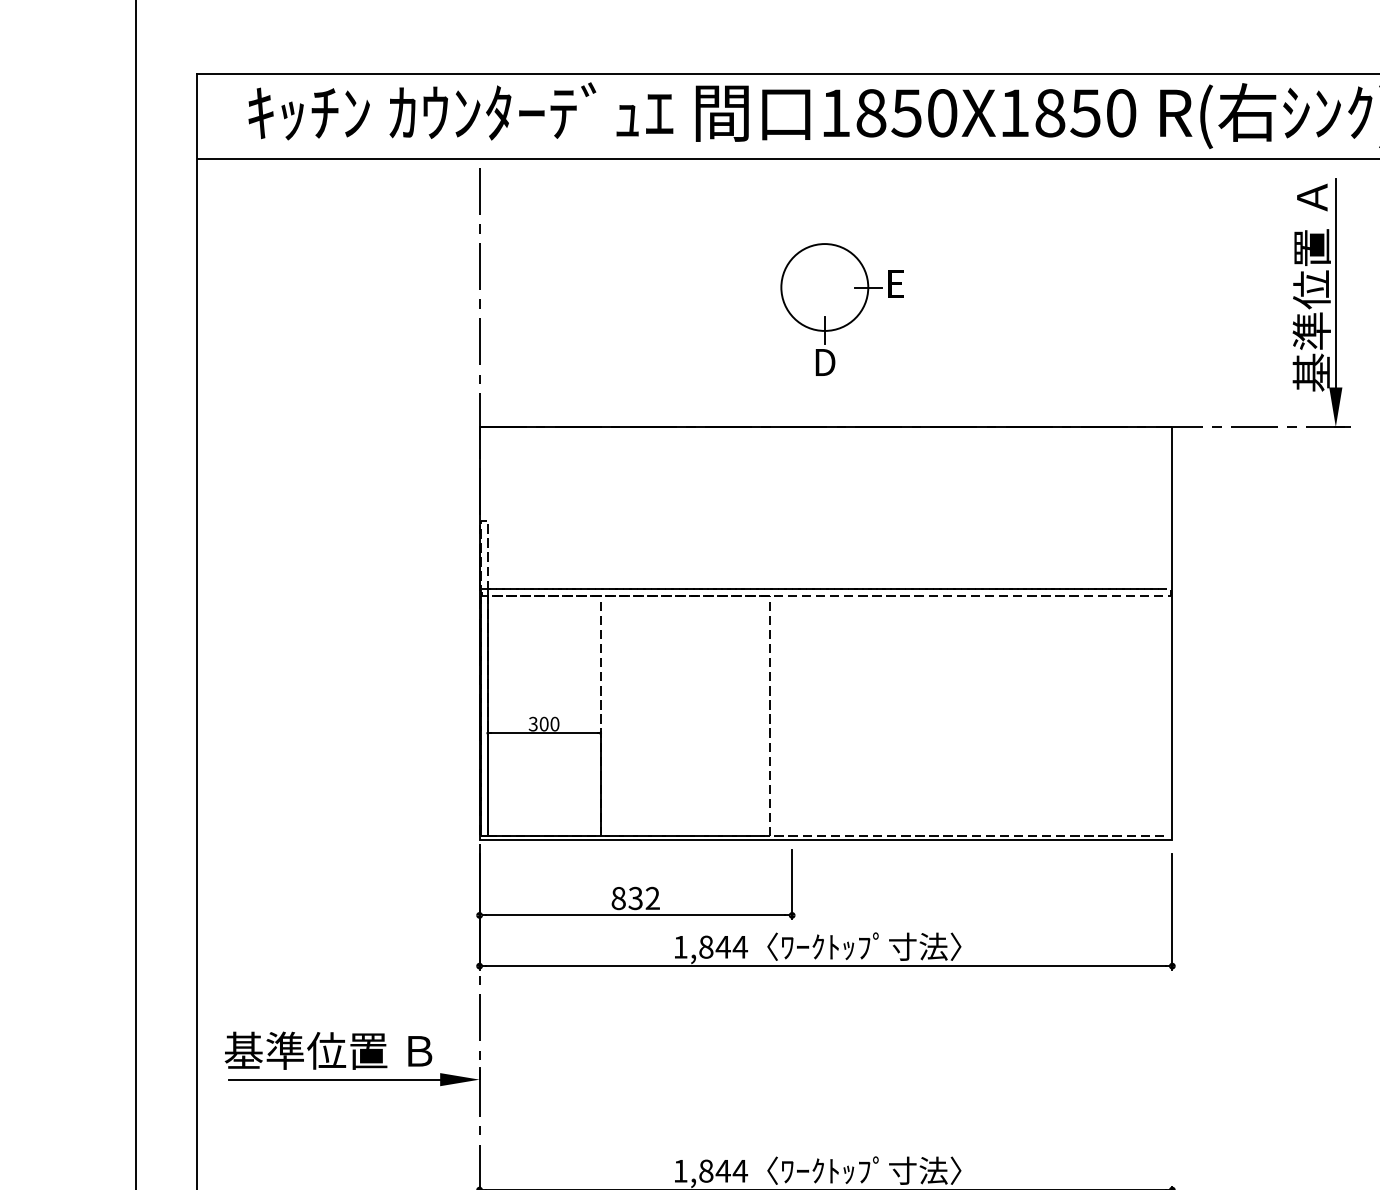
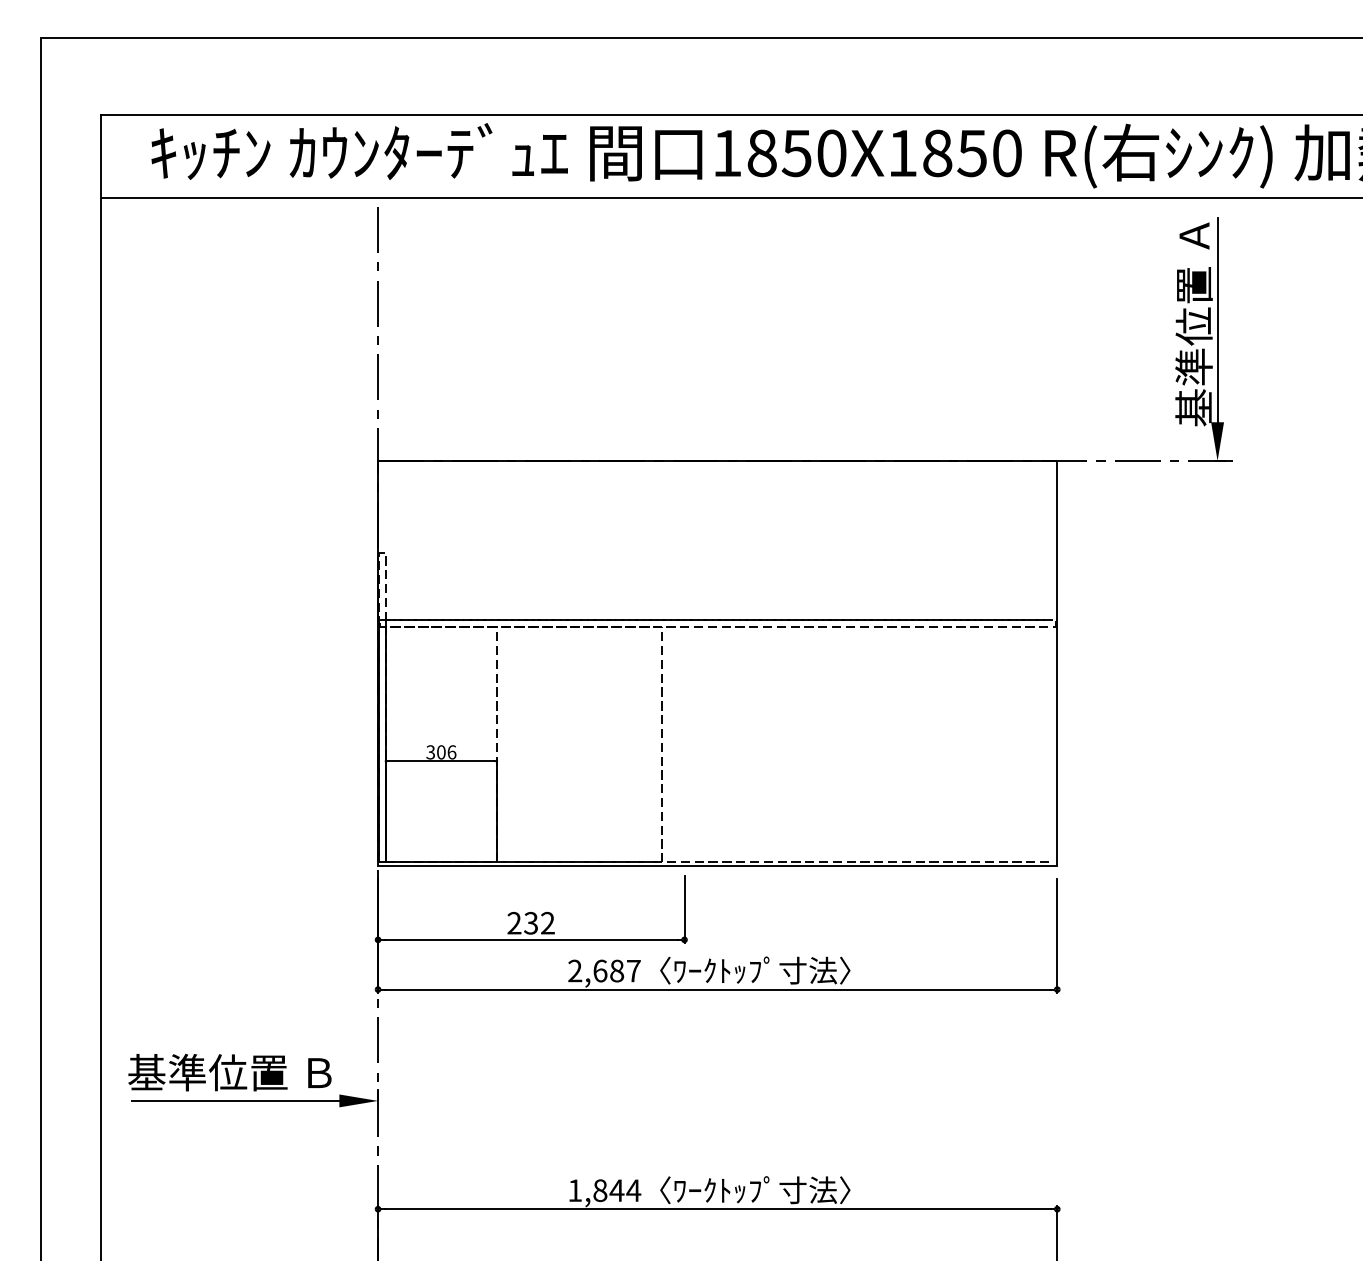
part: (842, 309) -> (733, 345), removed
text: (554, 724) -> (451, 752), 300 -> 306
text: (618, 897) -> (514, 922), 832 -> 232
text: (710, 946) -> (604, 970), 1,844 -> 2,687

